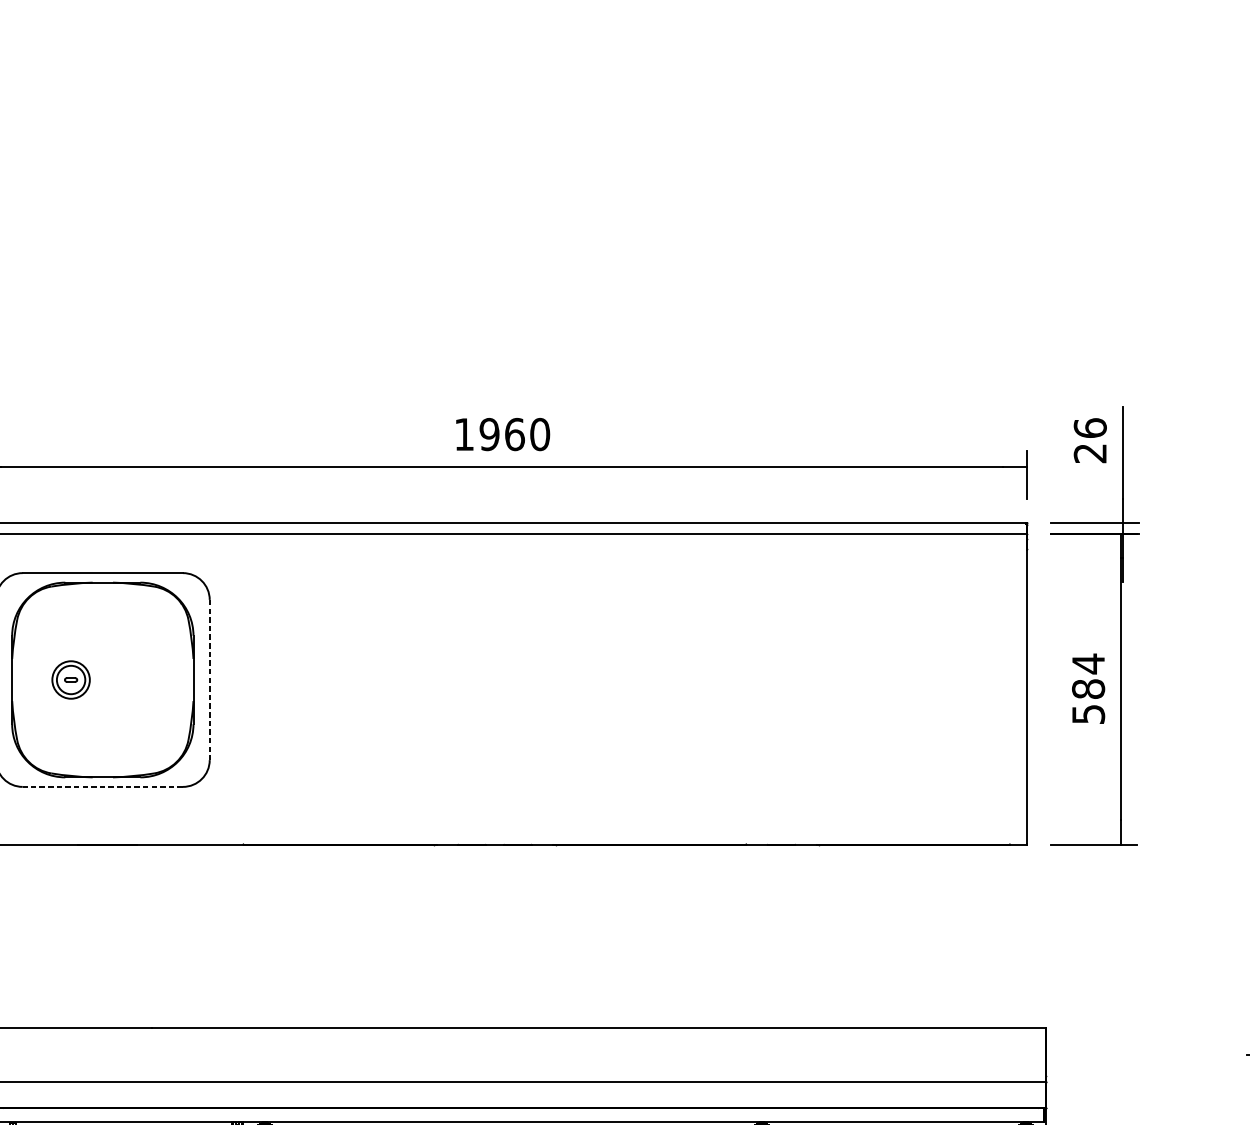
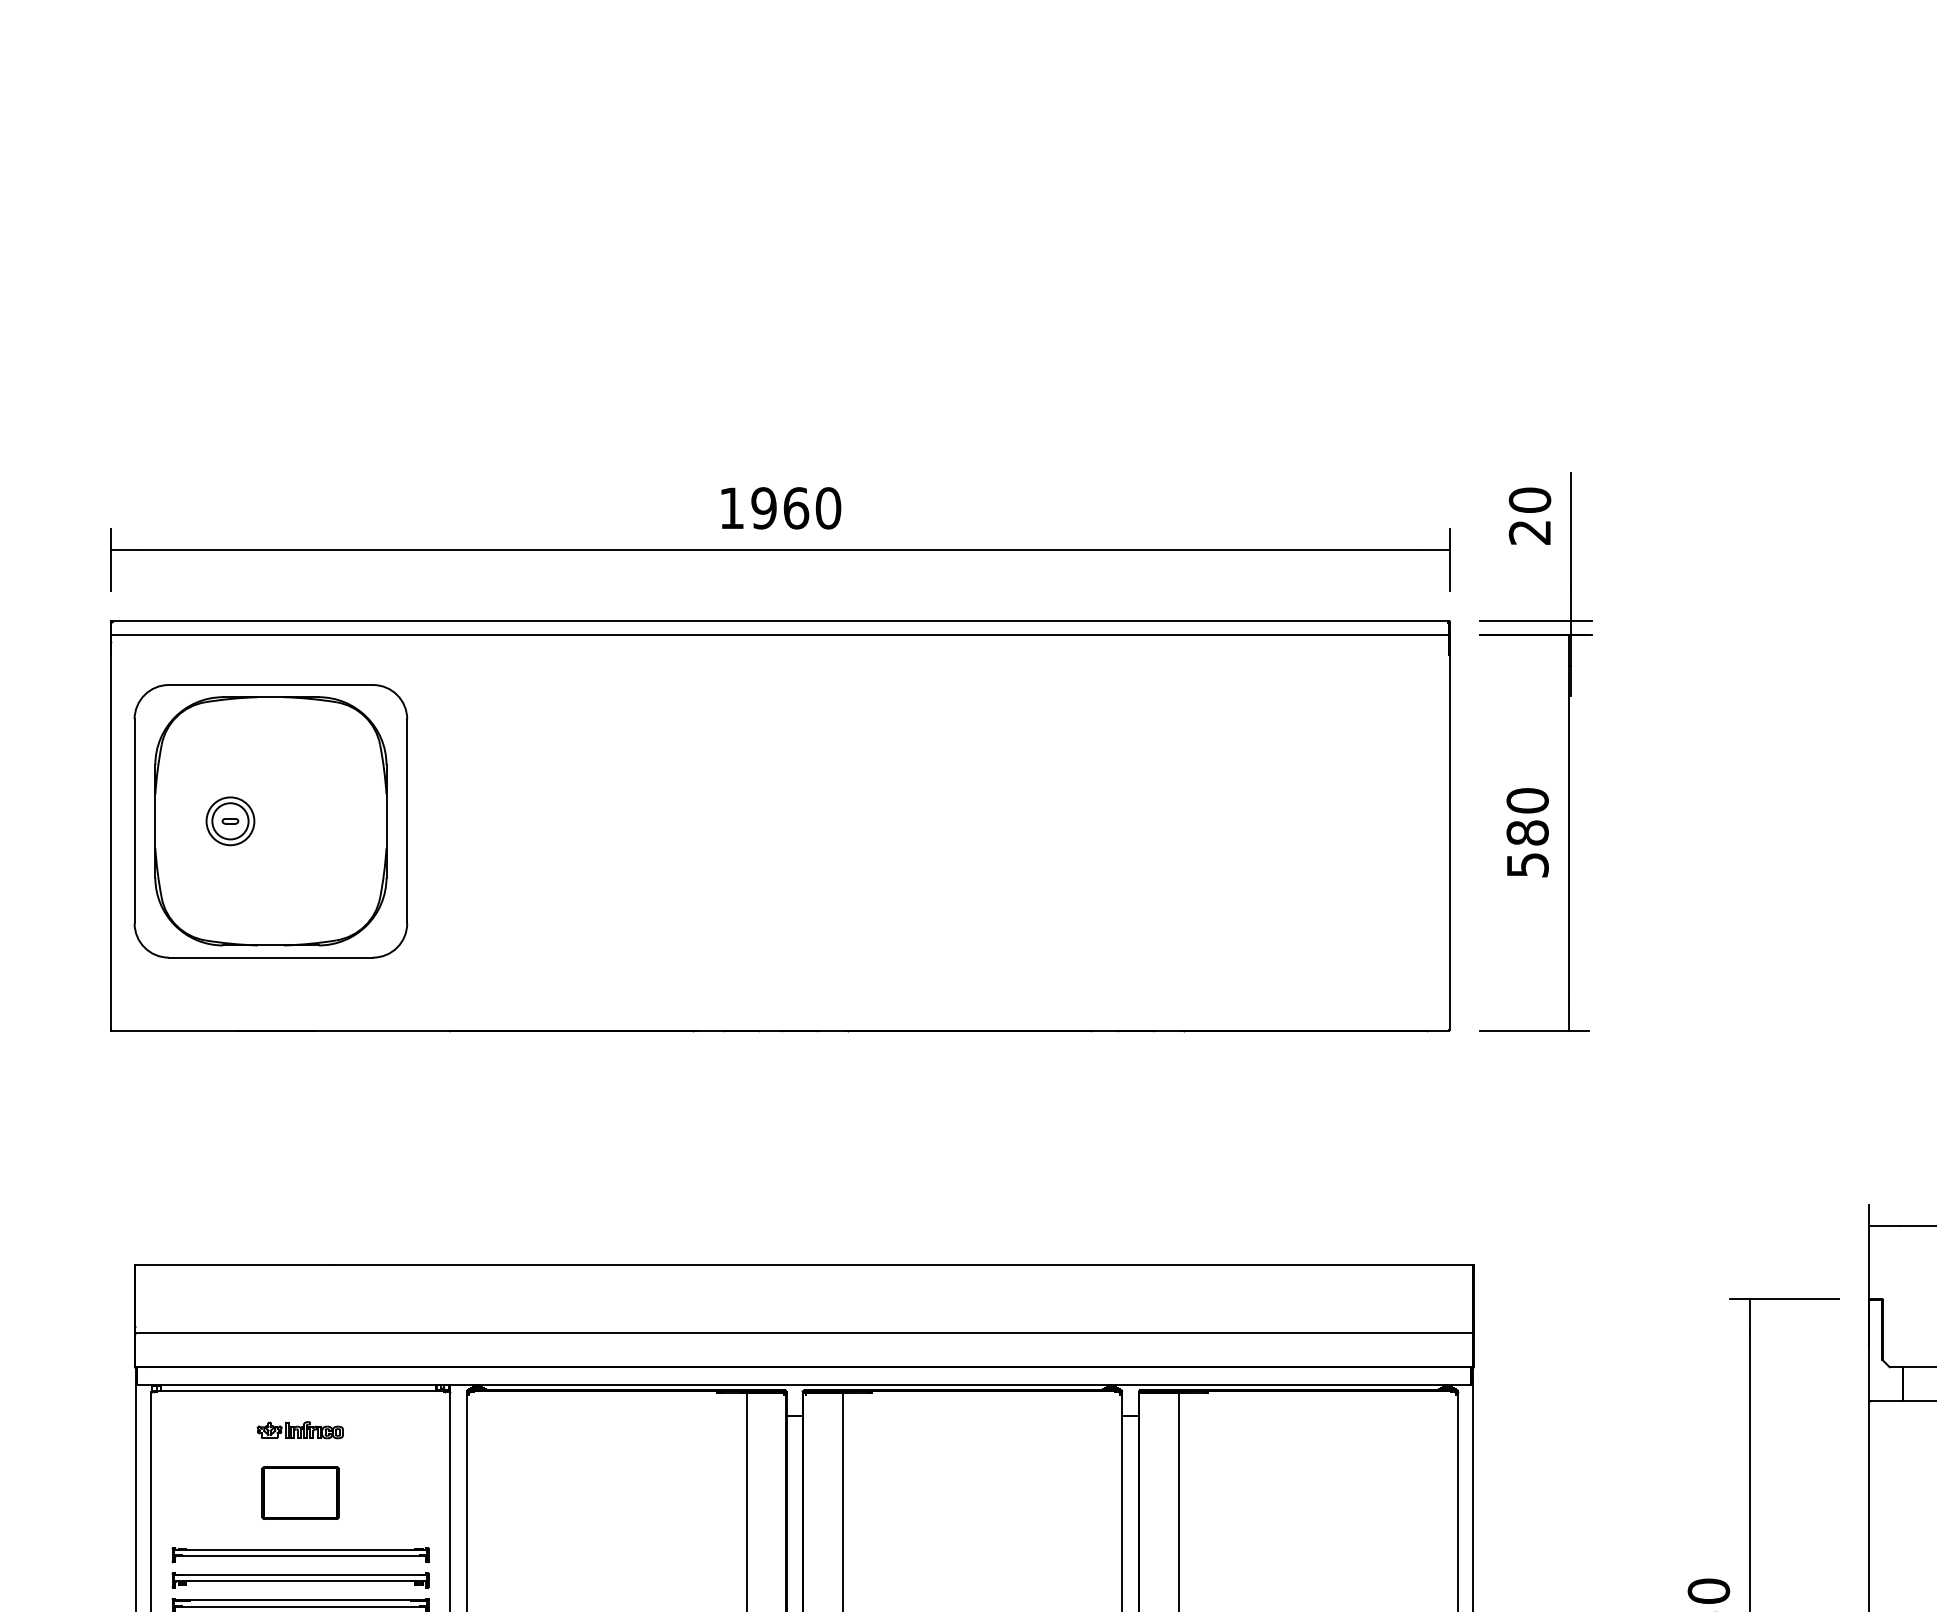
text: (1089, 427) -> (1529, 499), 26 -> 20
text: (1088, 663) -> (1527, 800), 584 -> 580
line: (209, 680) -> (407, 821), dashed -> solid
line: (102, 786) -> (270, 957), dashed -> solid

